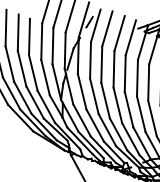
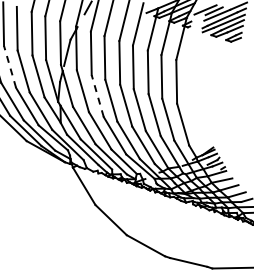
line: (22, 68) -> (10, 66), solid -> dashed
line: (94, 96) -> (97, 96), solid -> dashed

